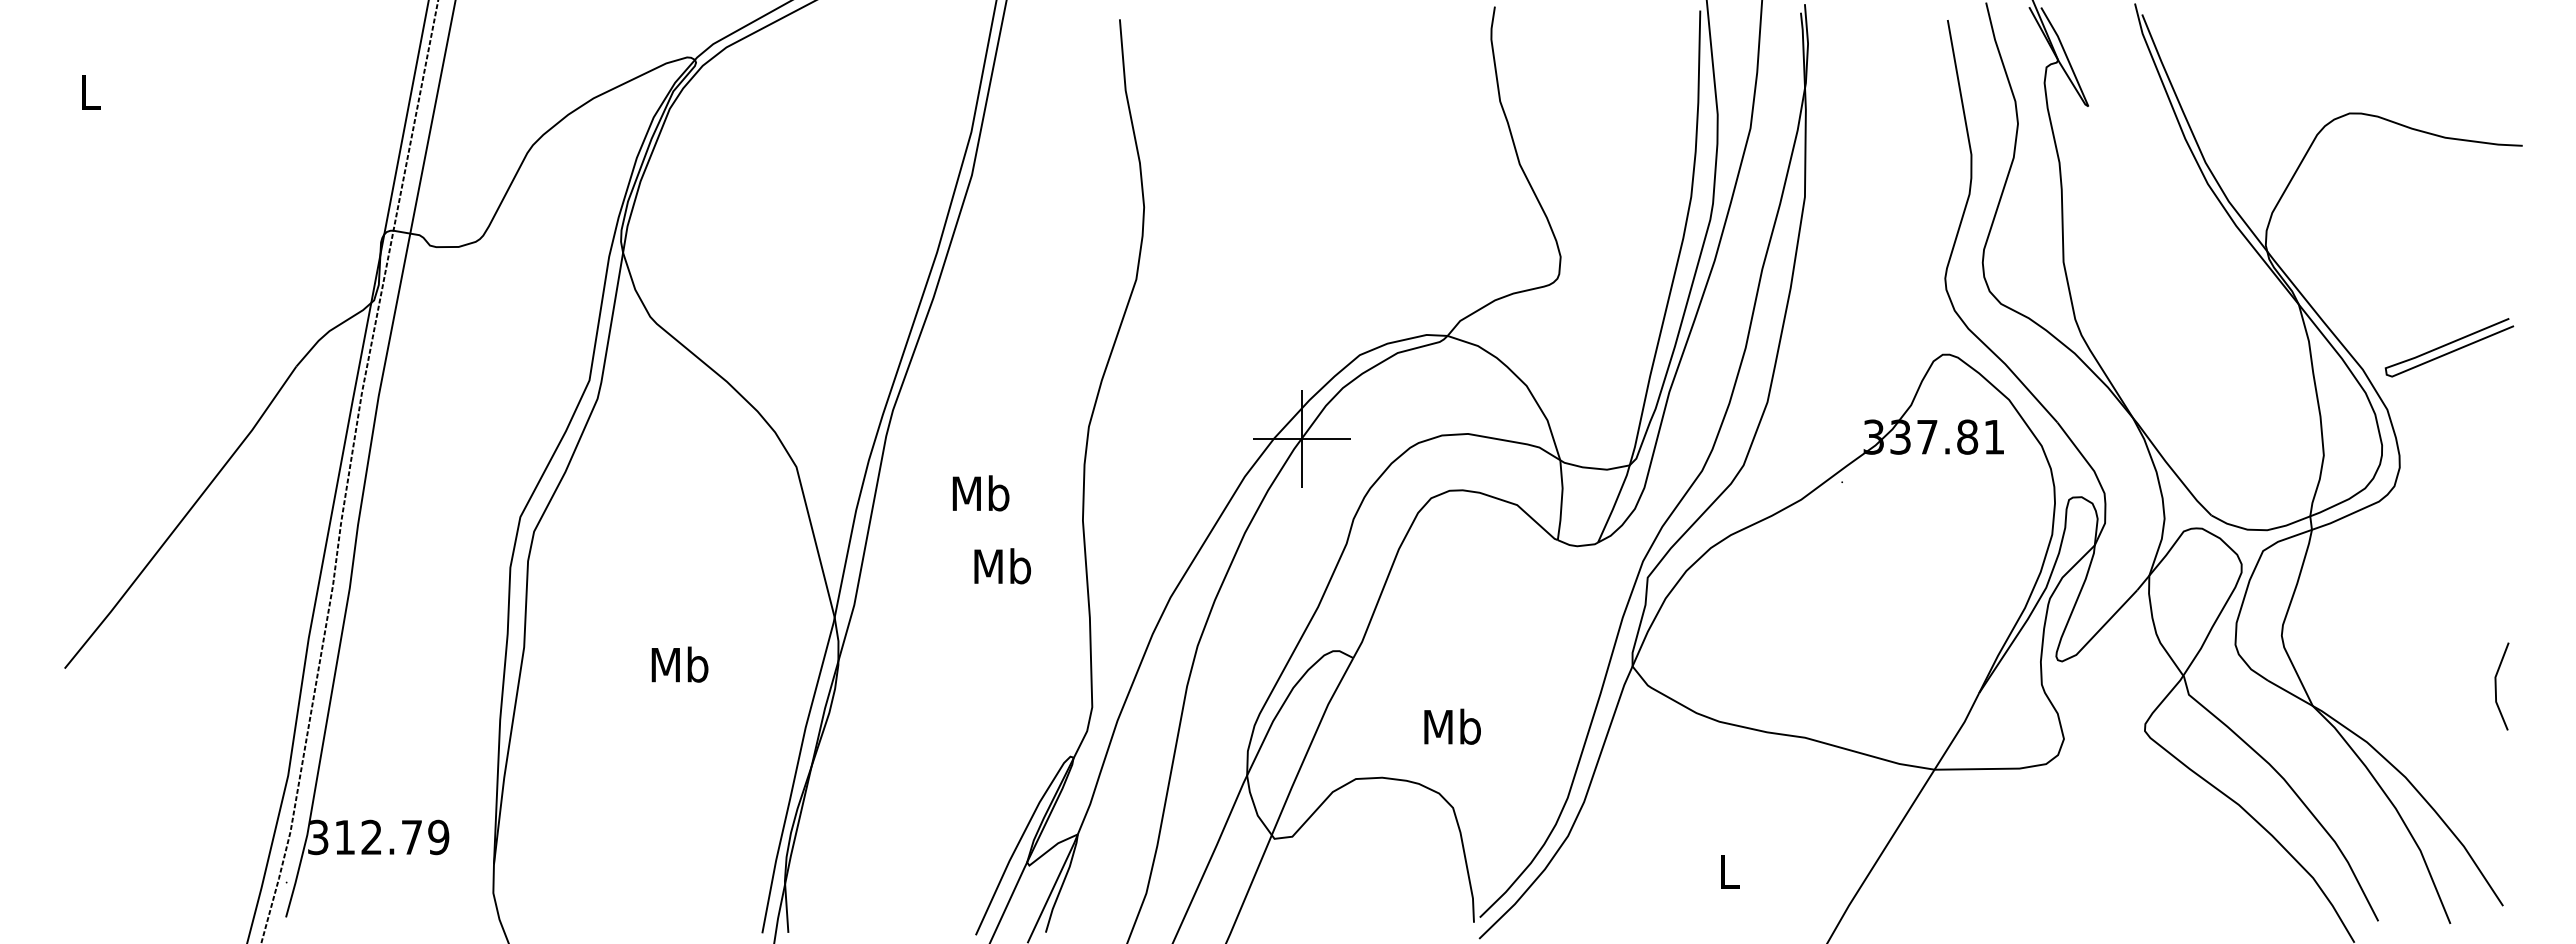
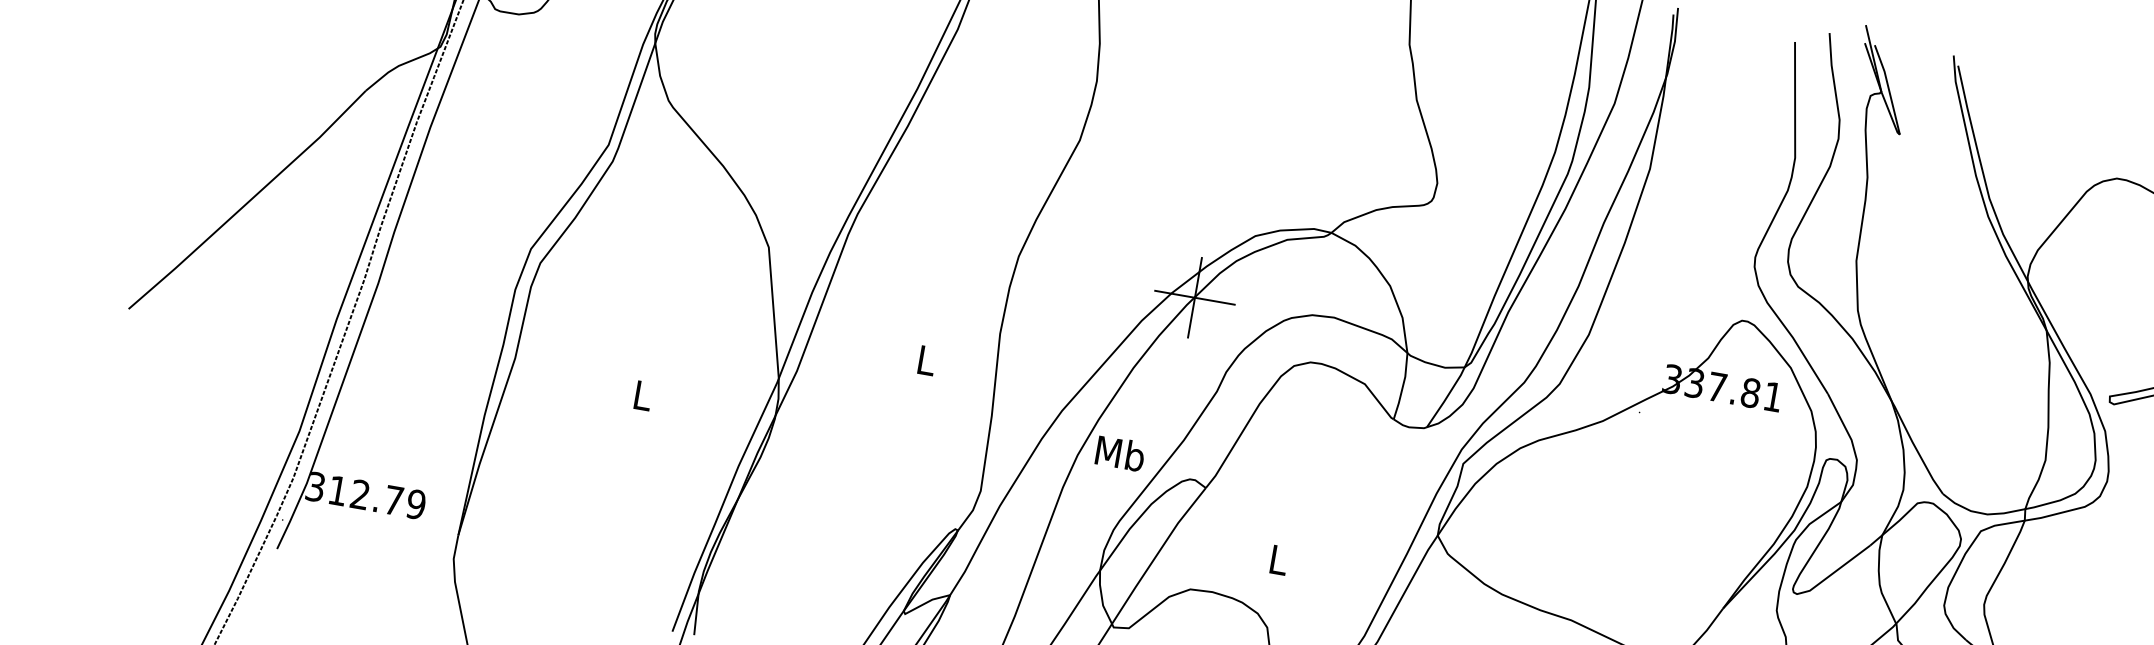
text: (980, 493) -> (1119, 453), moved
text: (1002, 566) -> (926, 360), Mb -> L
text: (679, 664) -> (642, 395), Mb -> L
text: (1452, 726) -> (1278, 559), Mb -> L

